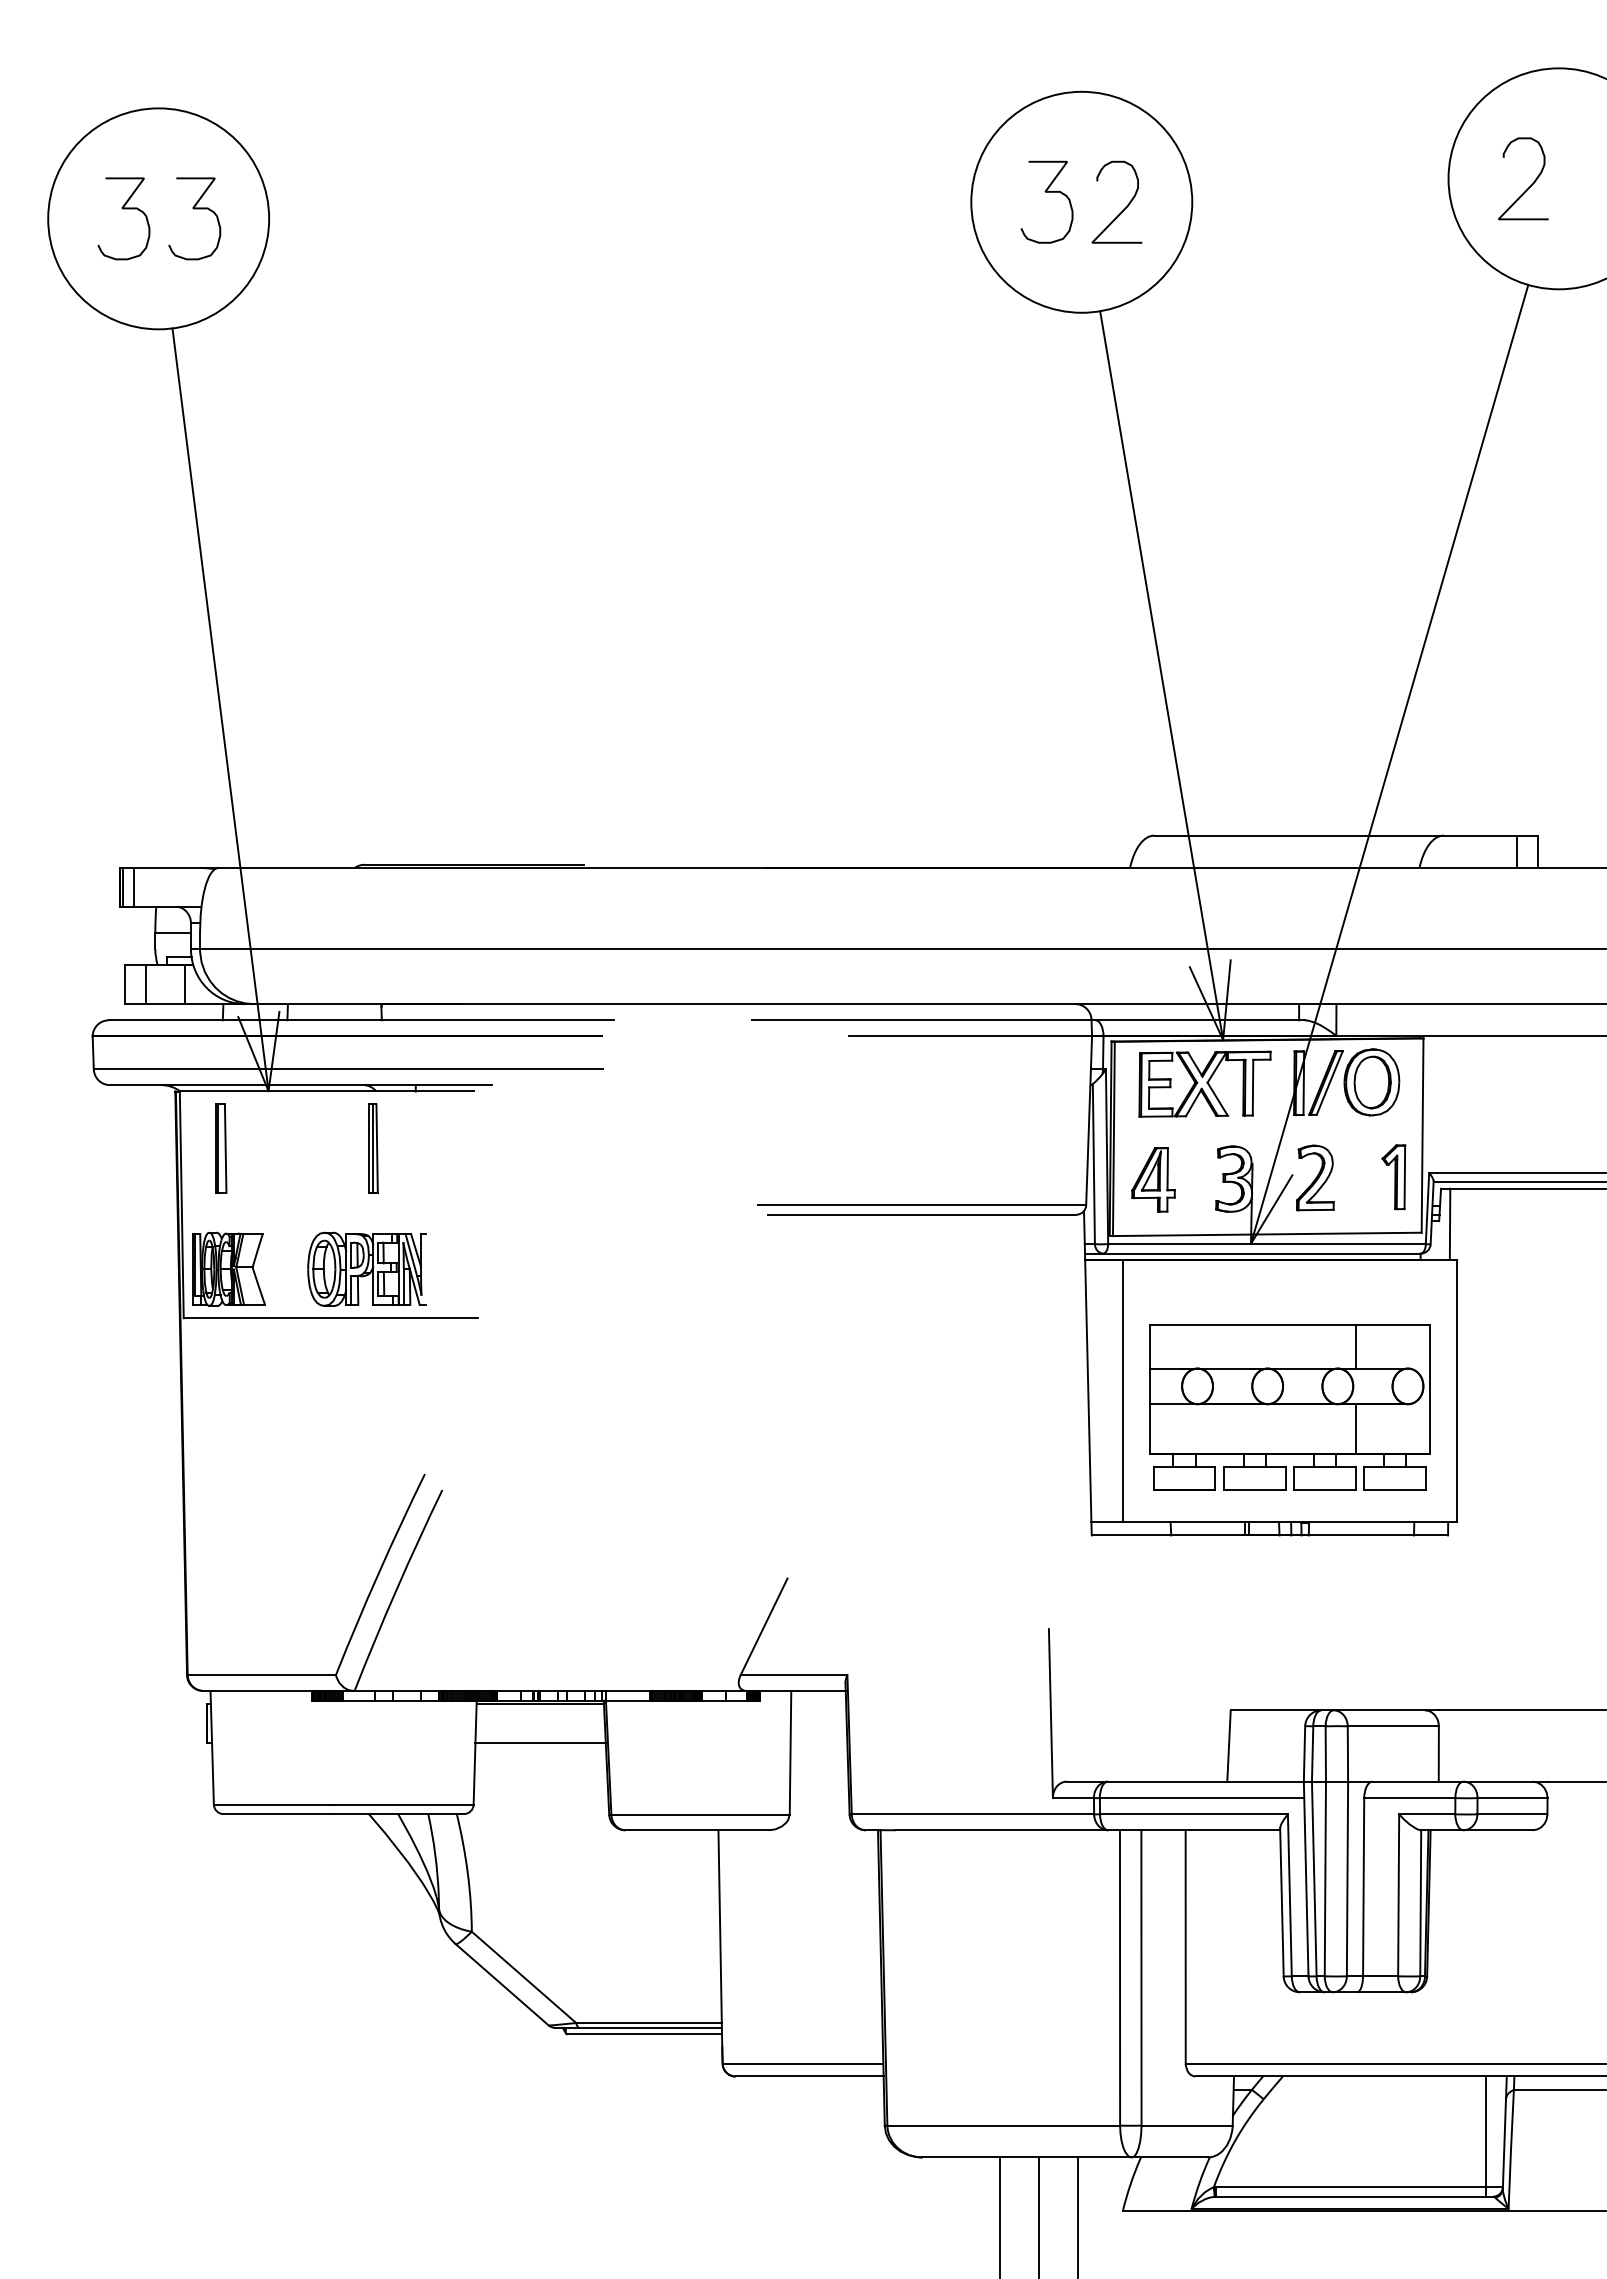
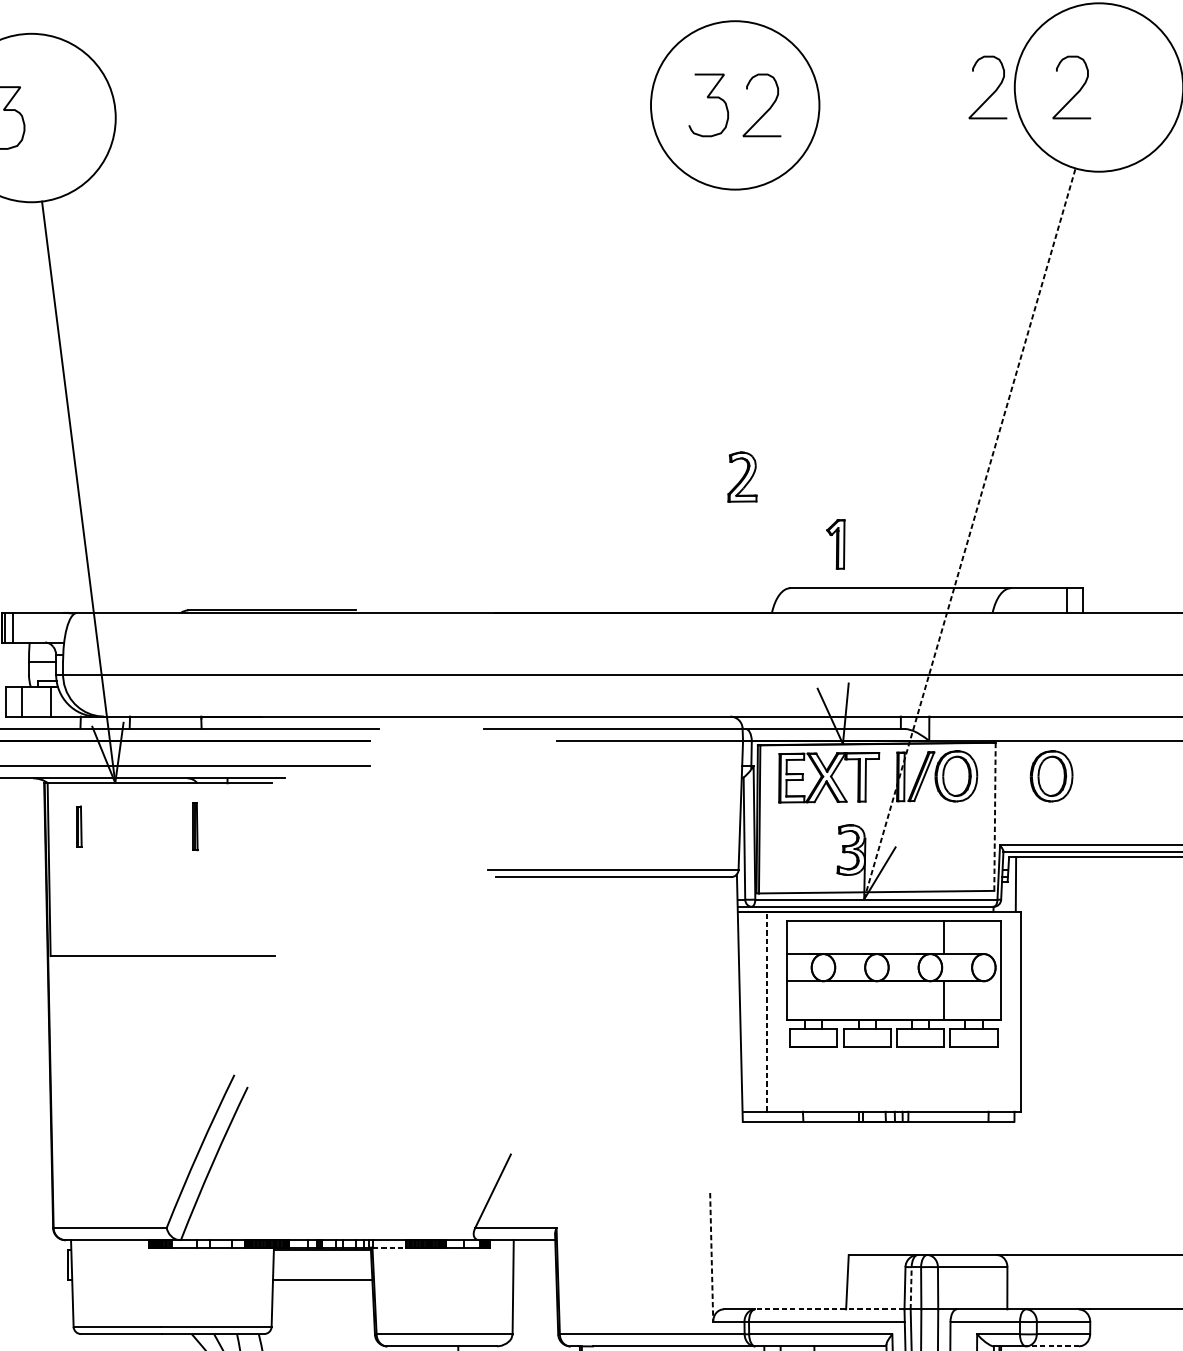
curve: (1422, 182) -> (994, 90), added
curve: (194, 209) -> (58, 110), removed
line: (1161, 675) -> (795, 466), removed
line: (1389, 763) -> (969, 533), solid -> dashed
part: (1496, 1082) -> (1051, 776), added
line: (1422, 1136) -> (994, 817), solid -> dashed
part: (221, 1148) -> (79, 826), size x0.6
part: (373, 1148) -> (195, 826), size x0.7
part: (1315, 1177) -> (742, 476), moved
part: (1393, 1177) -> (835, 544), moved
part: (1153, 1179) -> (789, 850), removed
part: (228, 1268) -> (84, 918), removed
part: (366, 1268) -> (189, 918), removed
line: (1122, 1390) -> (766, 1011), solid -> dashed
part: (1289, 1407) -> (893, 983), moved
line: (628, 1700) -> (389, 1247), solid -> dashed
line: (1050, 1713) -> (711, 1257), solid -> dashed
line: (1312, 1753) -> (911, 1287), solid -> dashed
line: (1205, 1781) -> (829, 1309), solid -> dashed
line: (1498, 1830) -> (1052, 1346), solid -> dashed

